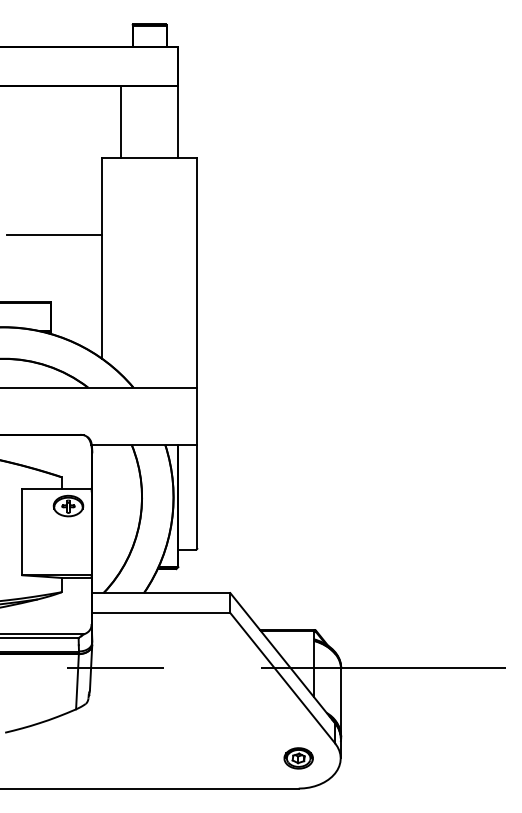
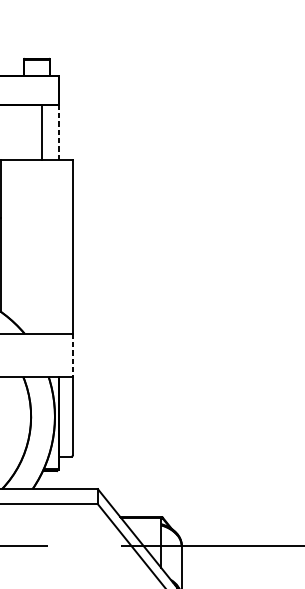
line: (121, 121) -> (42, 132), moved
line: (178, 121) -> (58, 132), solid -> dashed
line: (197, 416) -> (73, 355), solid -> dashed

